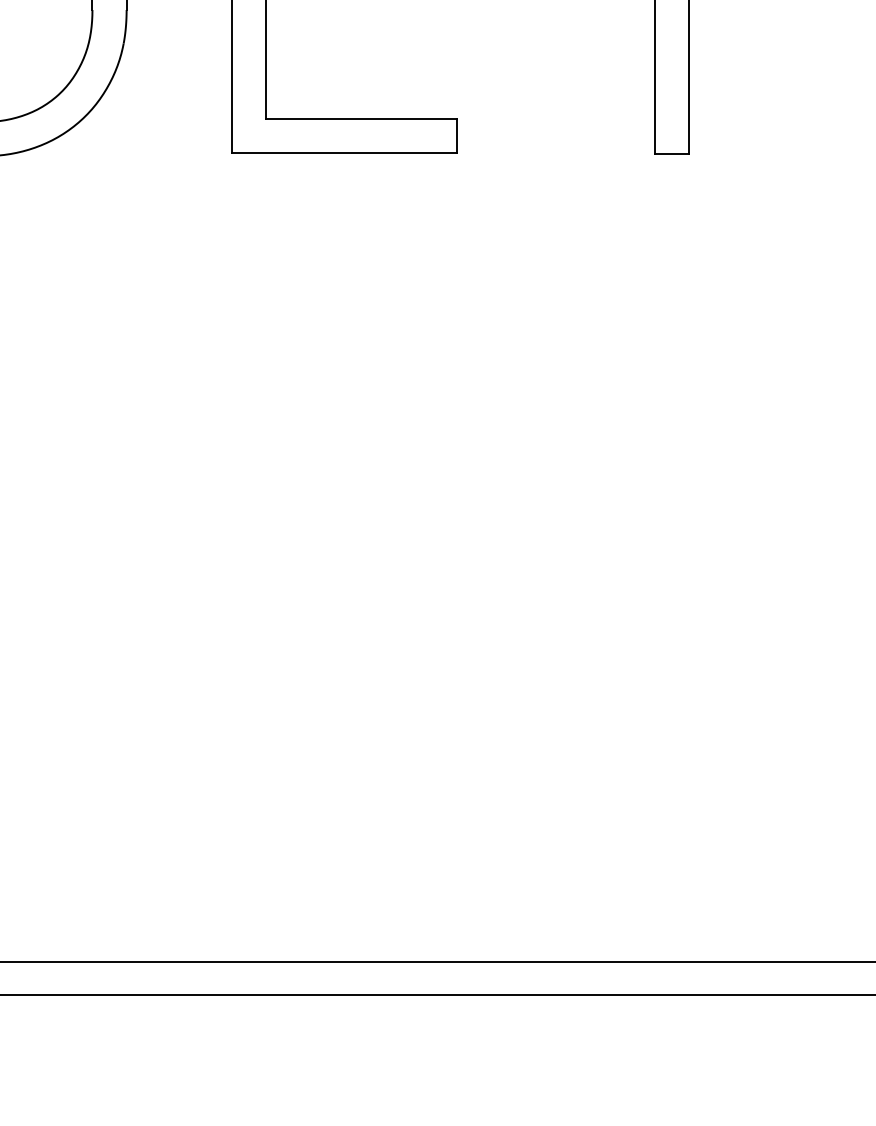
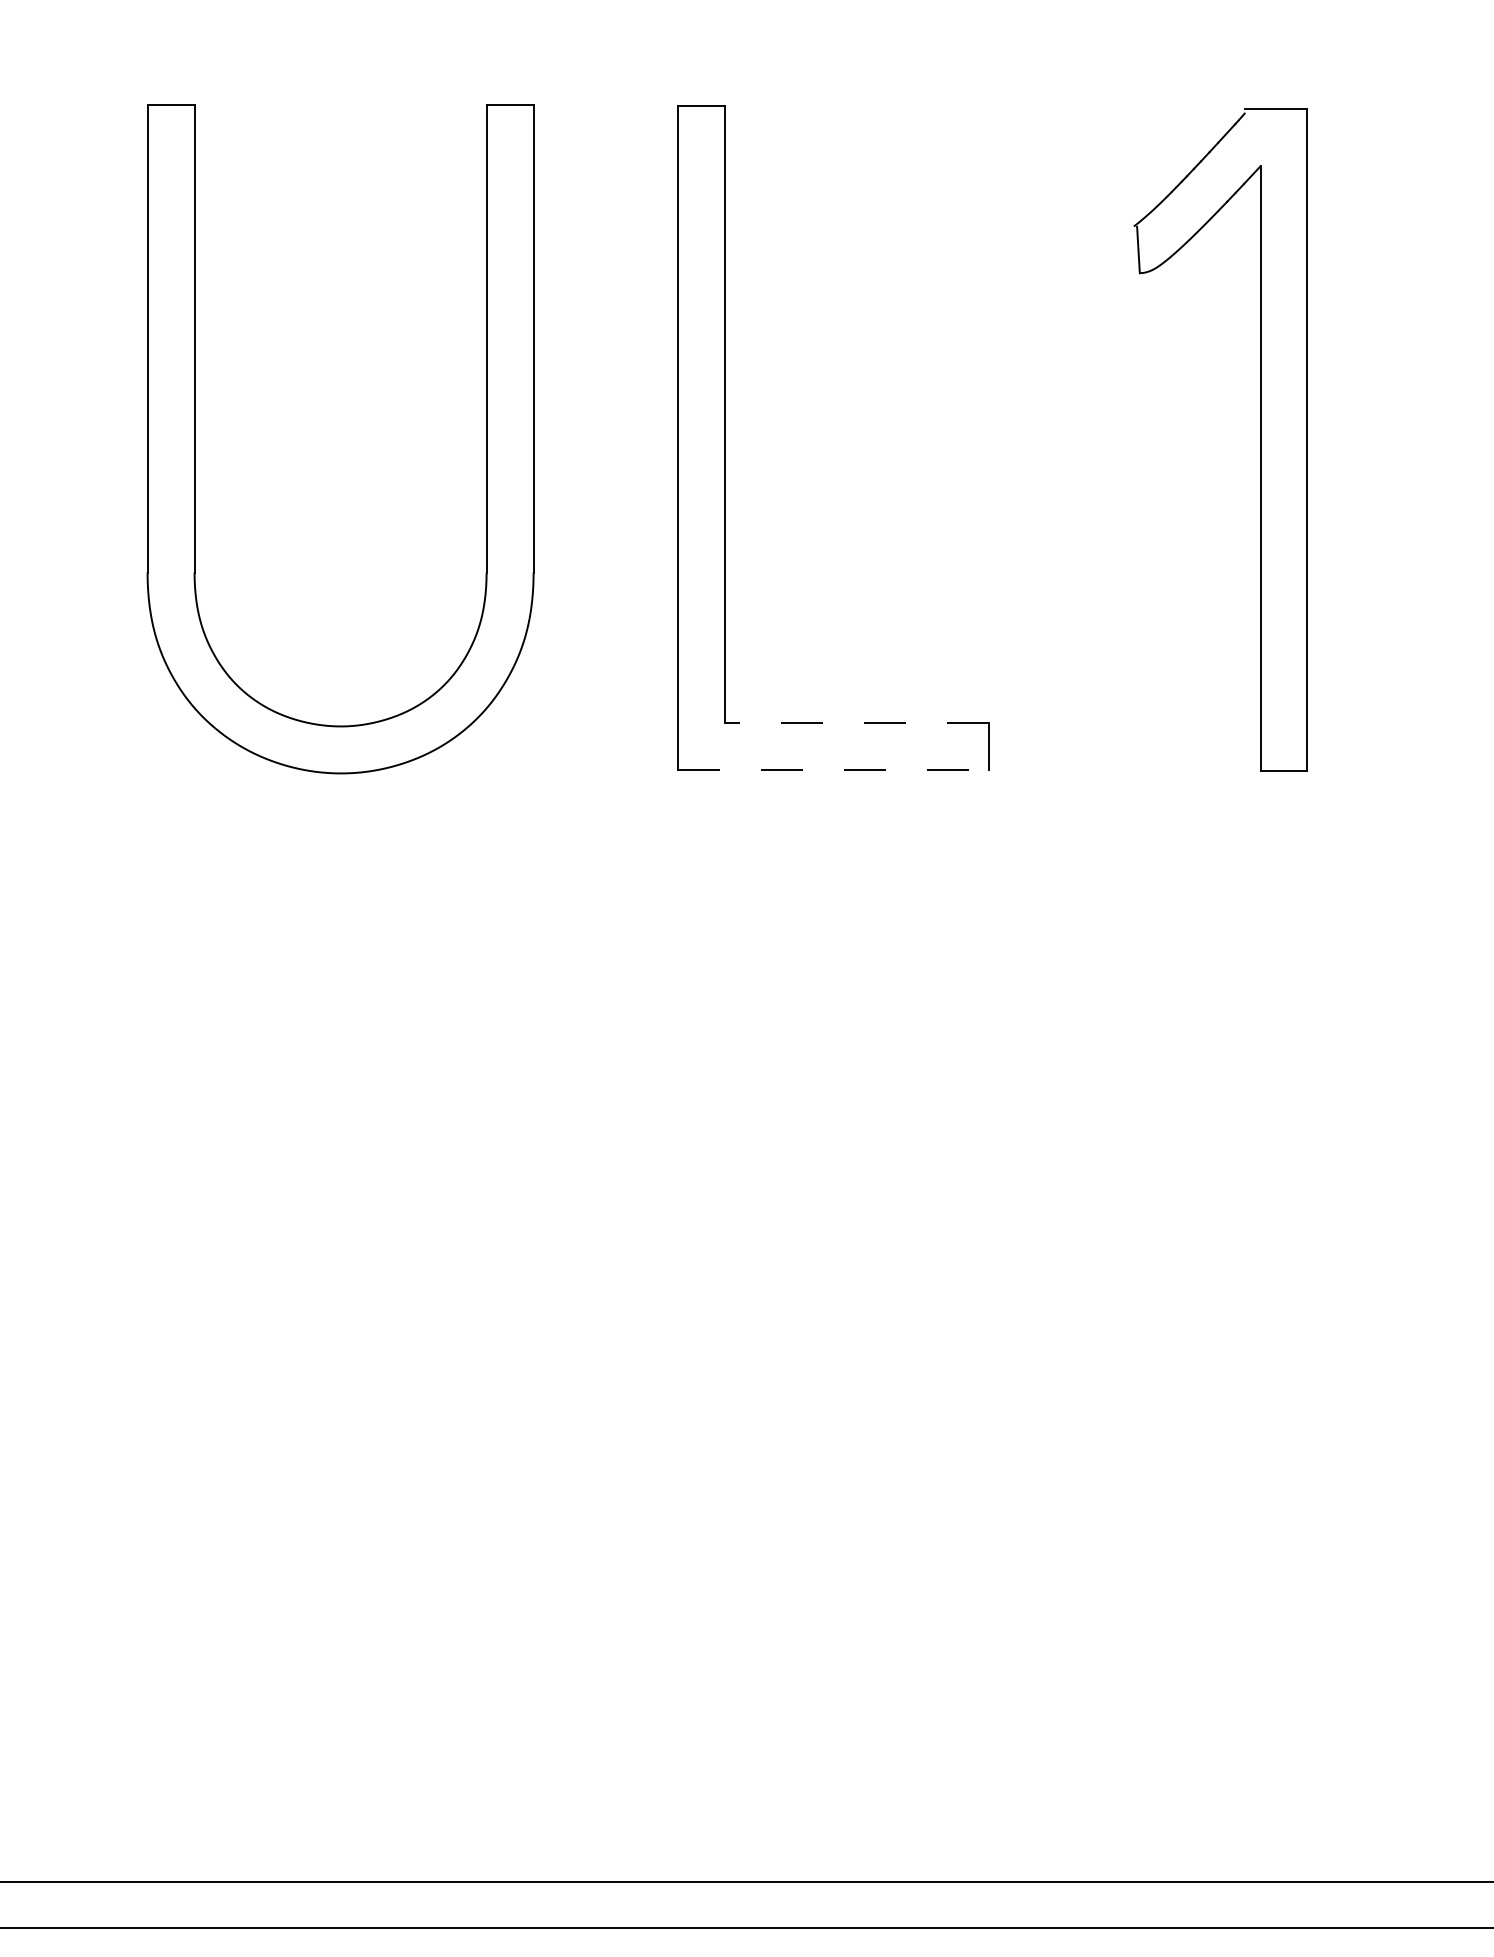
line: (361, 119) -> (856, 722), solid -> dashed
line: (345, 153) -> (834, 769), solid -> dashed

